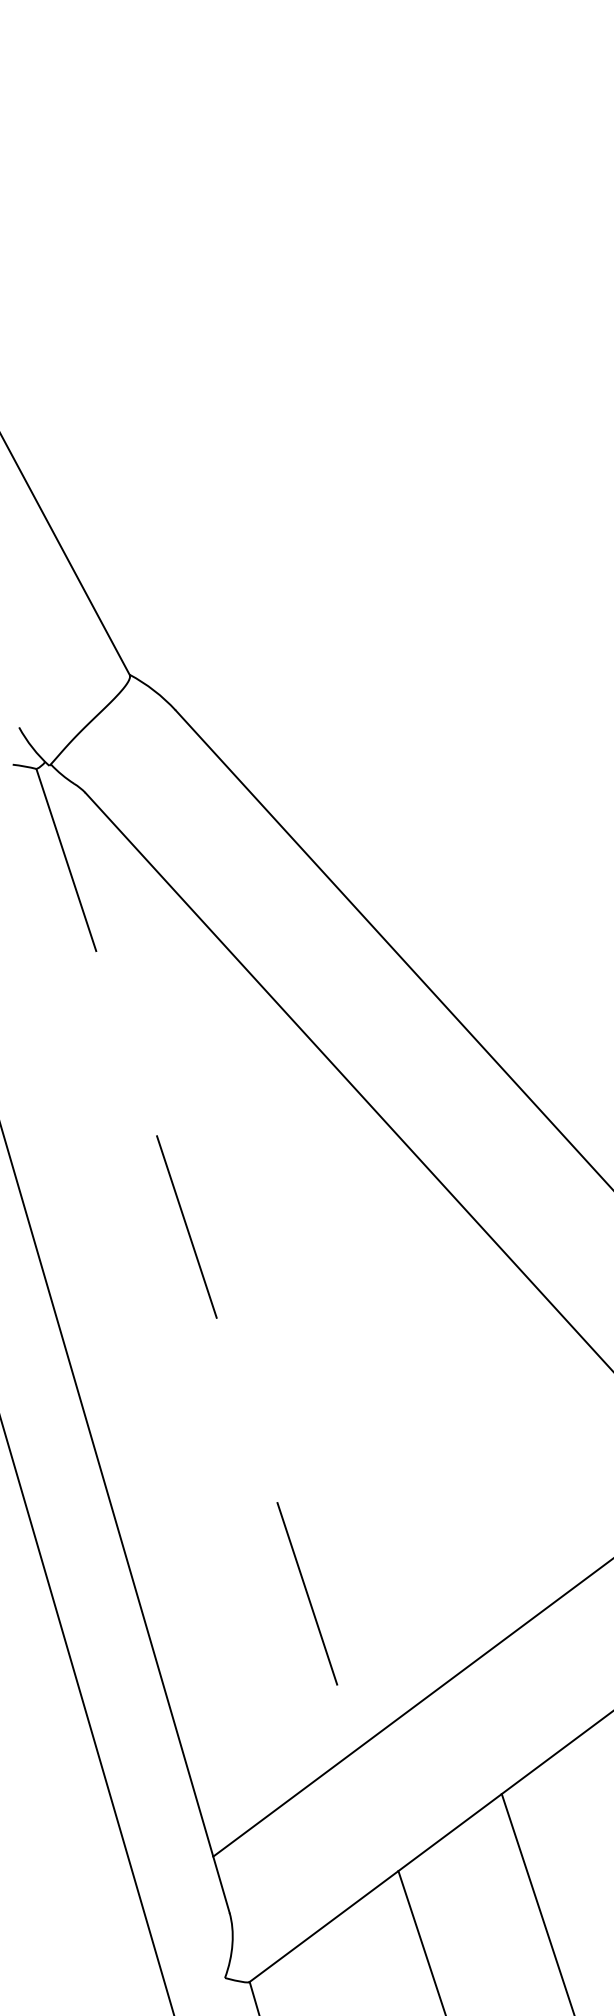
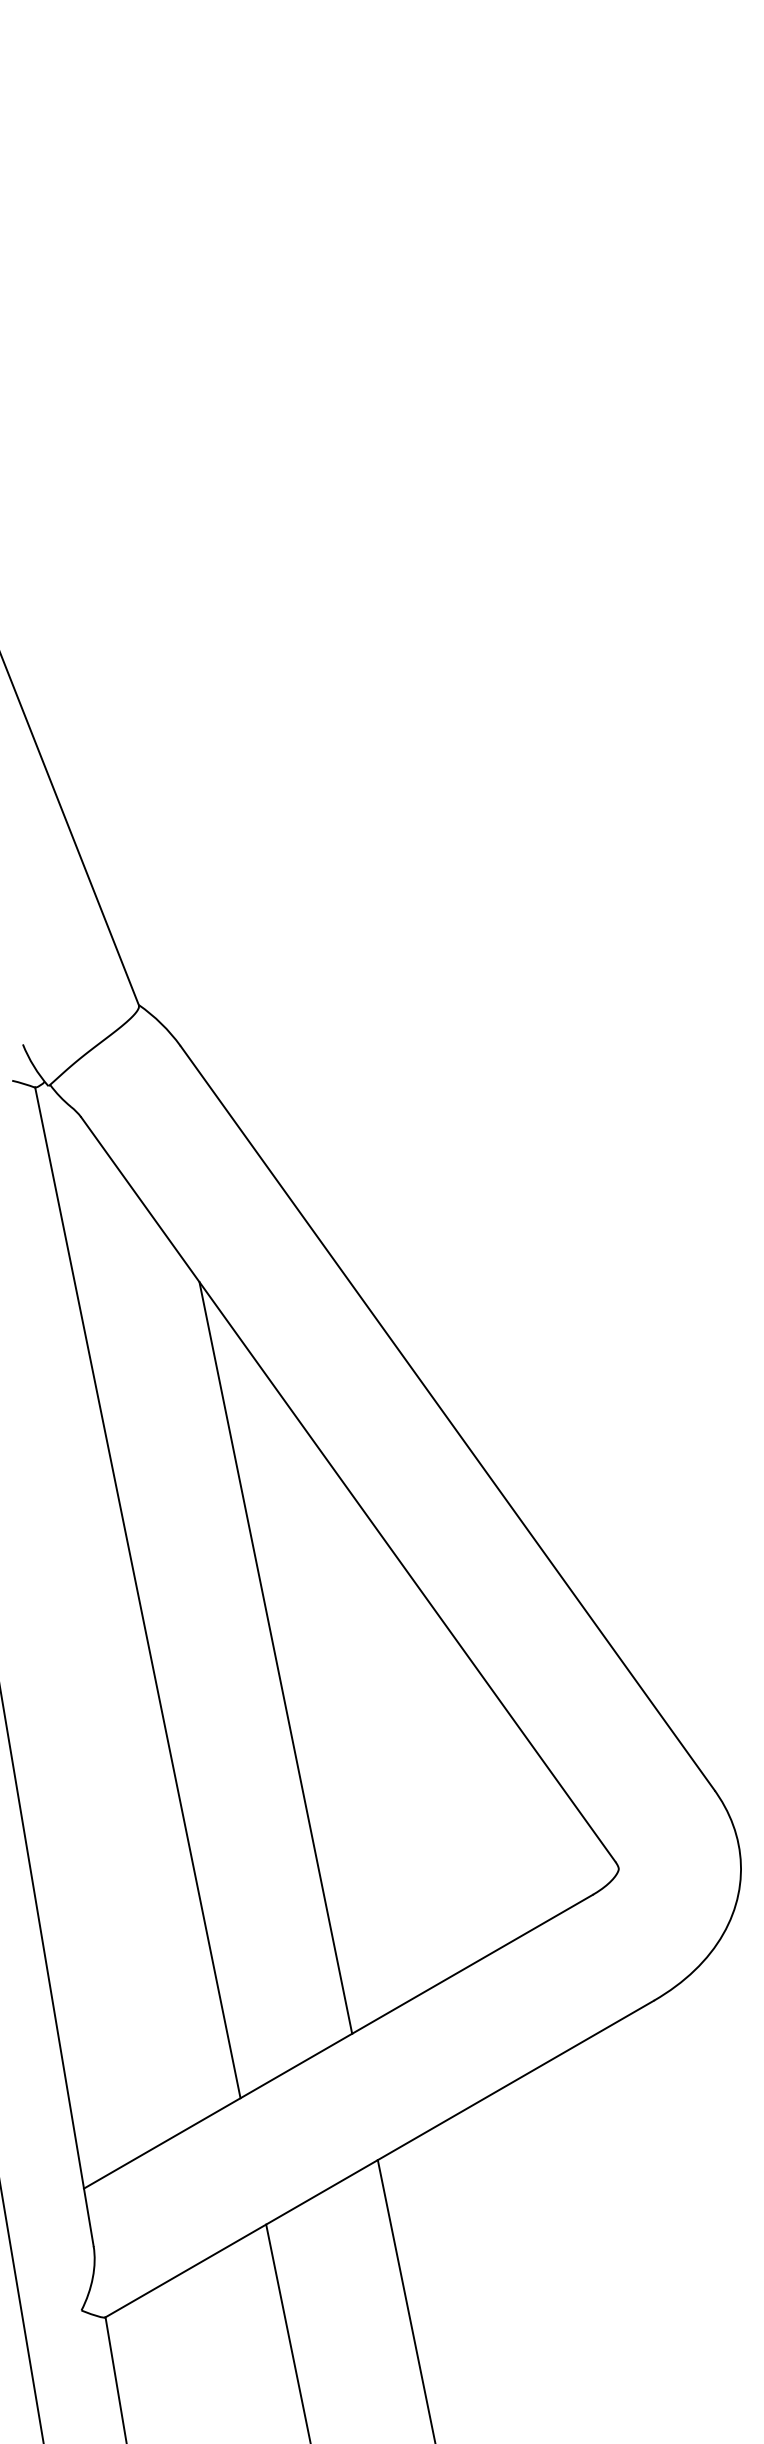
line: (196, 1258) -> (137, 1592), dashed -> solid
line: (341, 1306) -> (275, 1657), added

